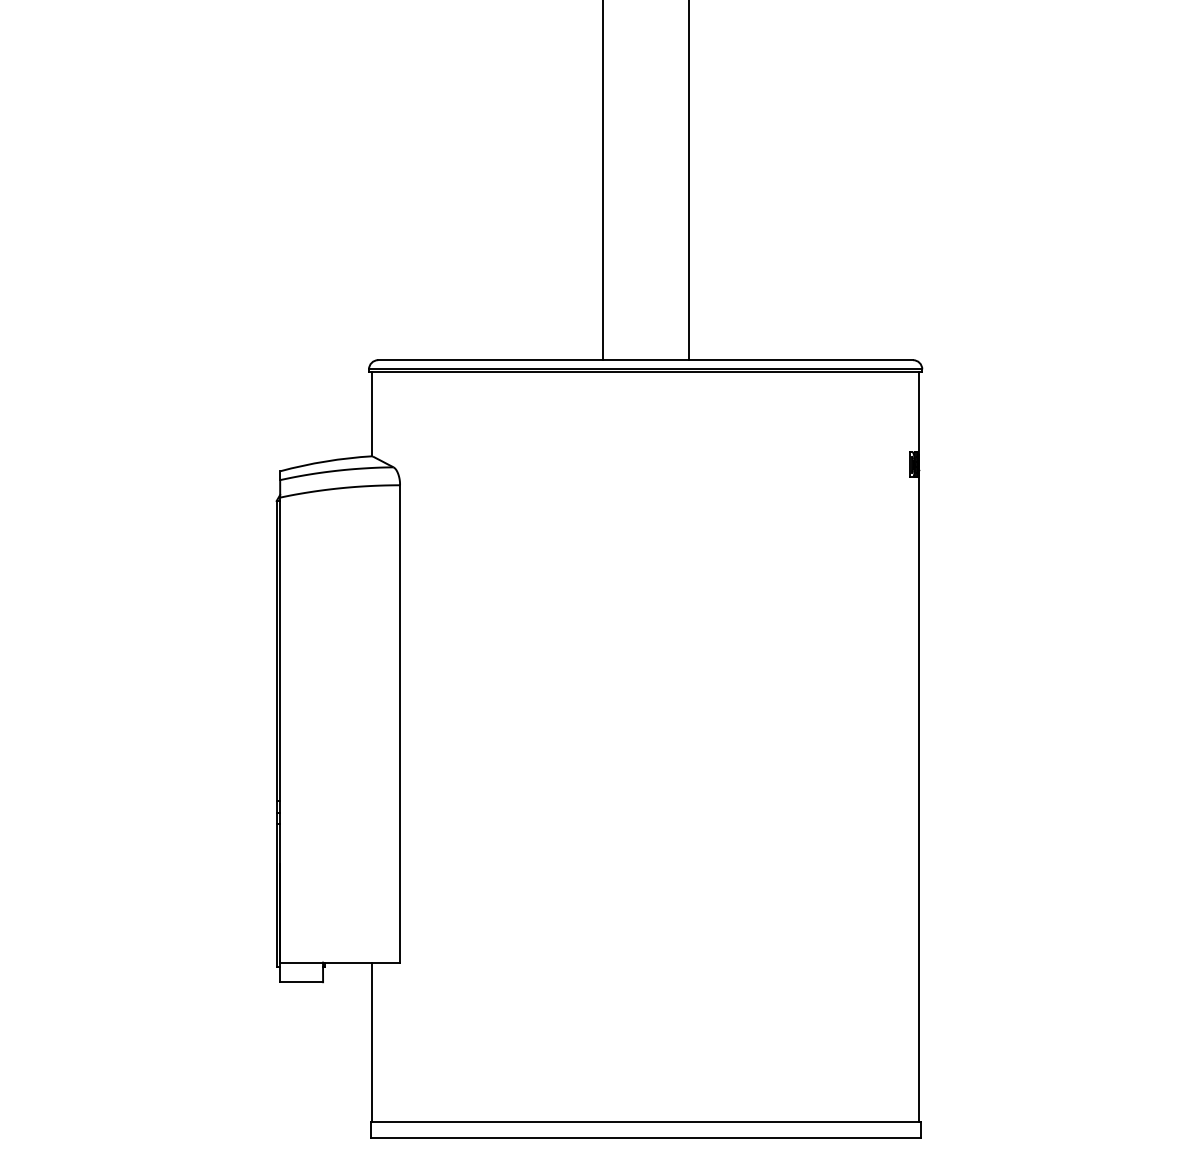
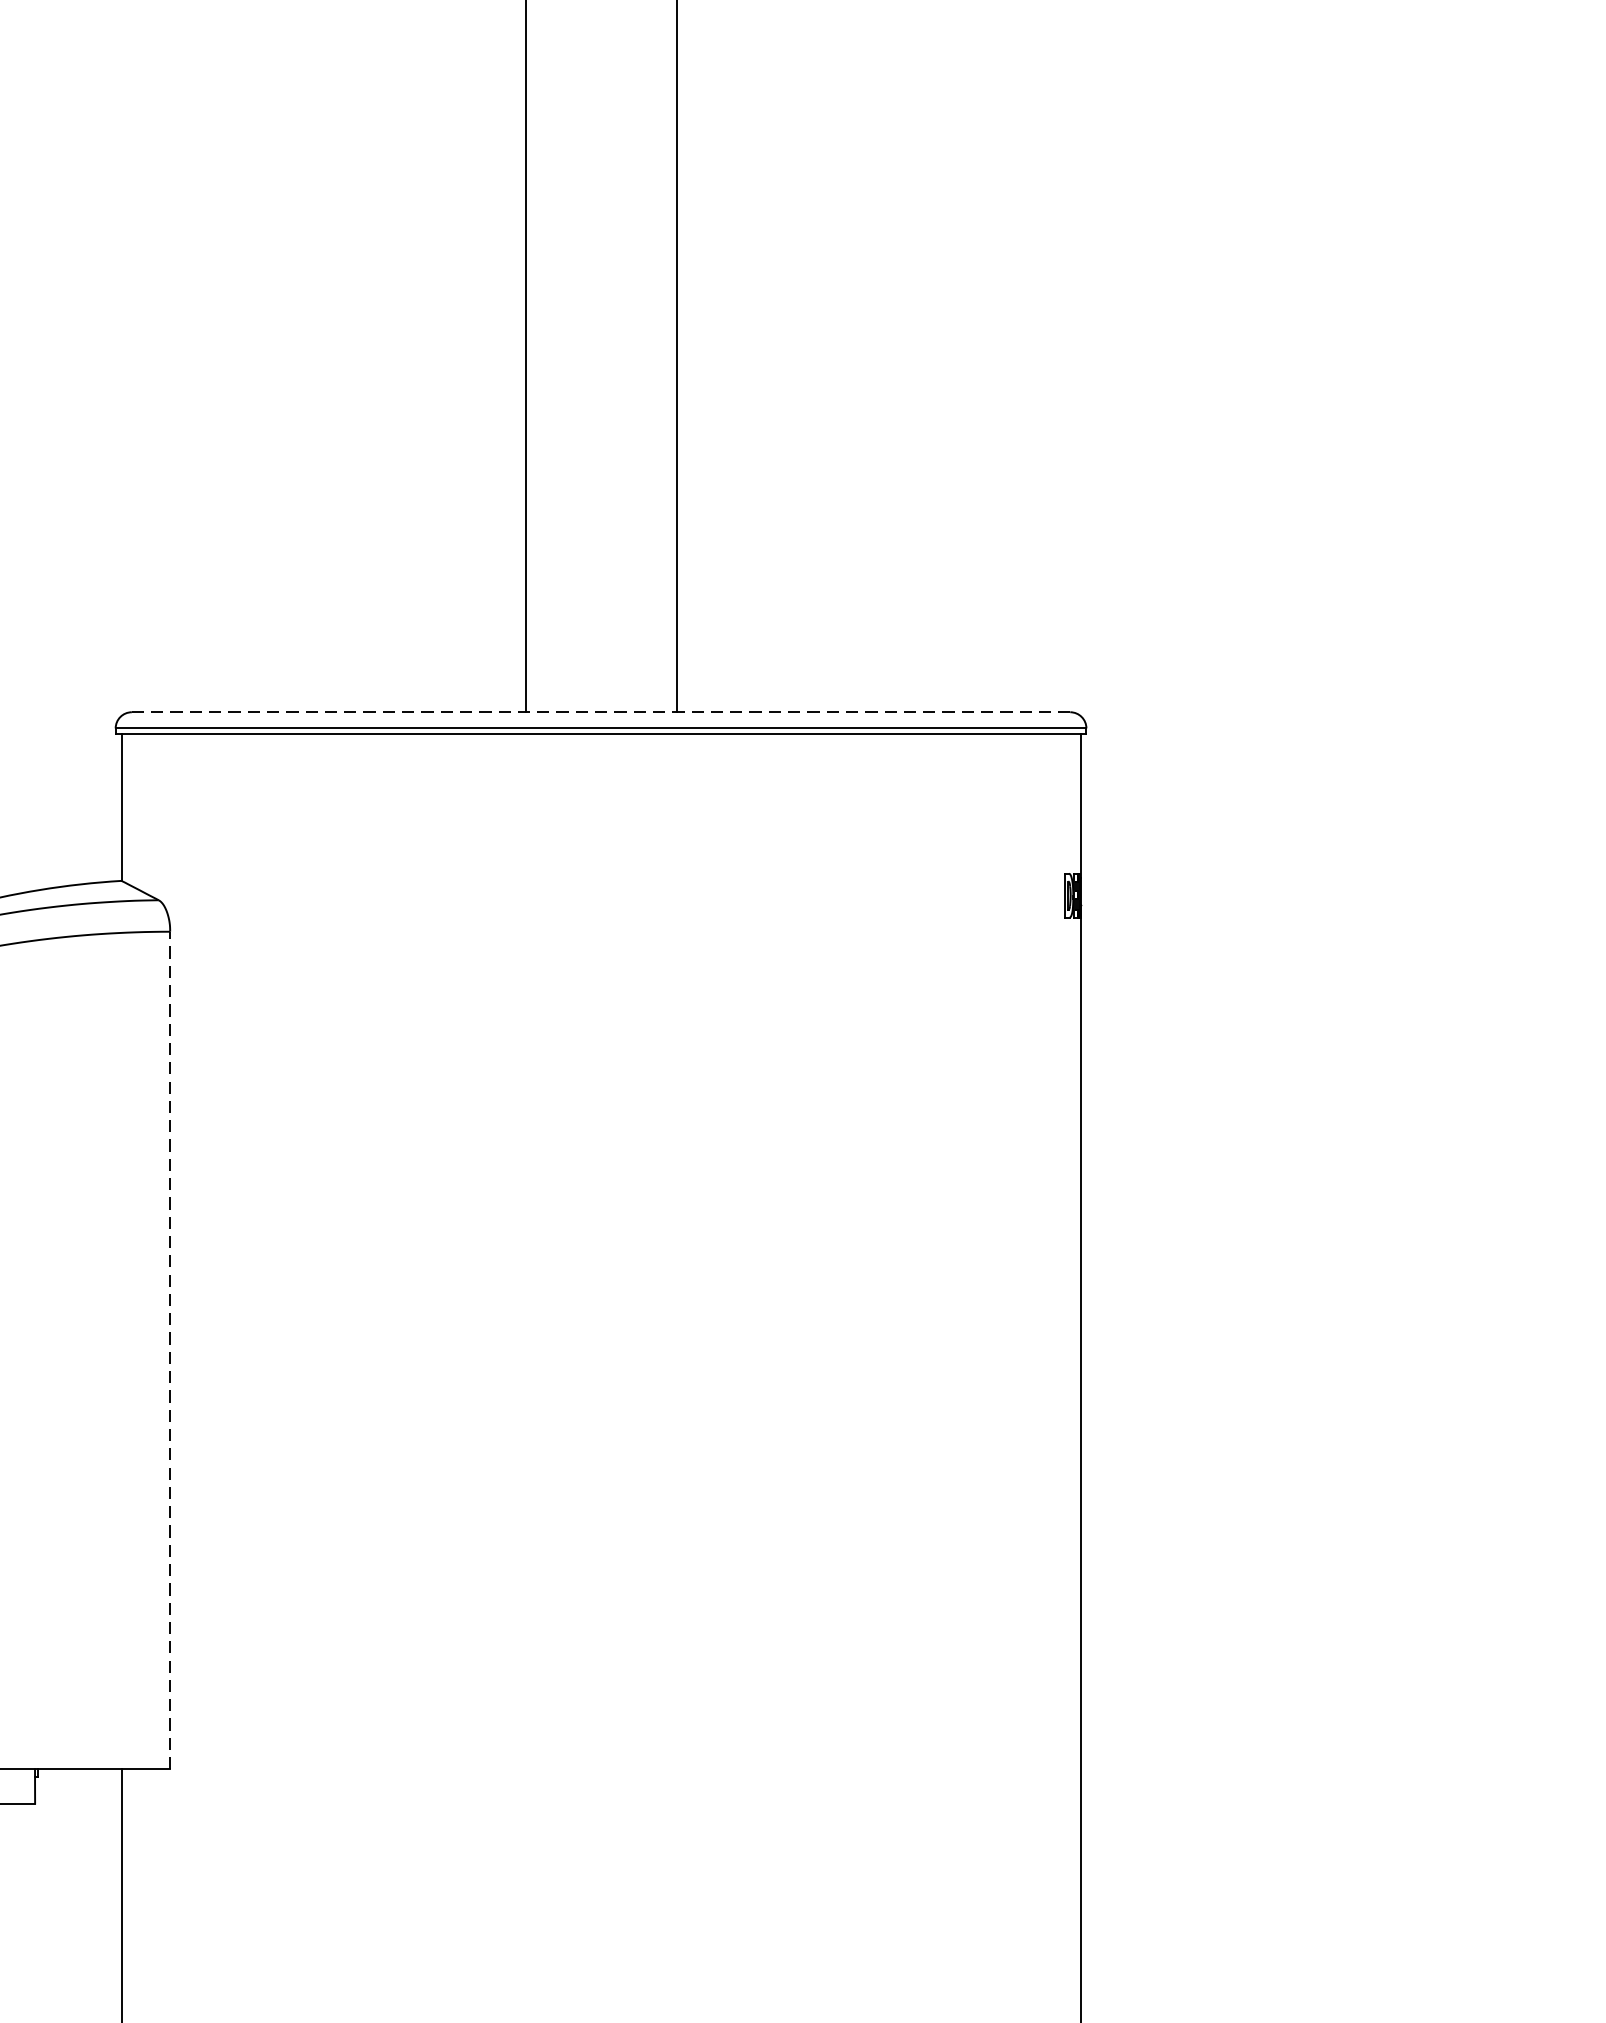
line: (646, 360) -> (602, 712), solid -> dashed
line: (400, 723) -> (170, 1349), solid -> dashed

